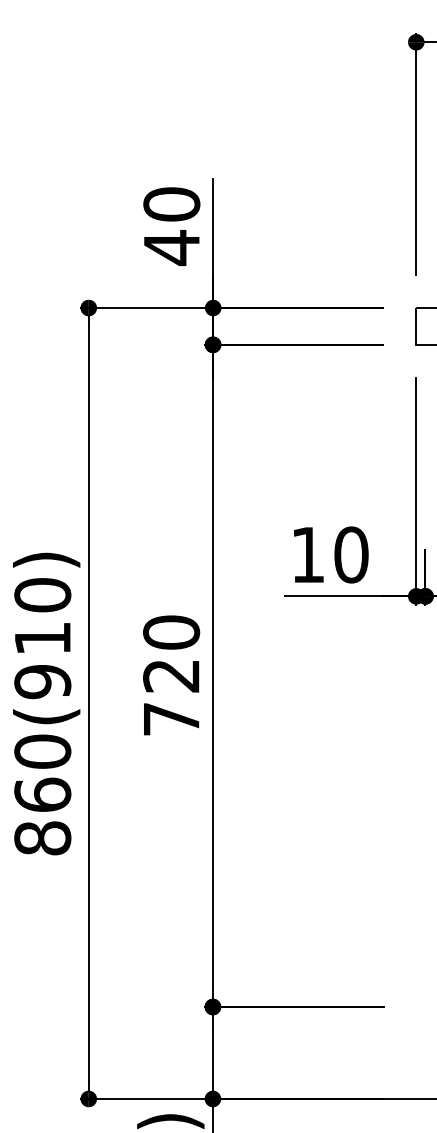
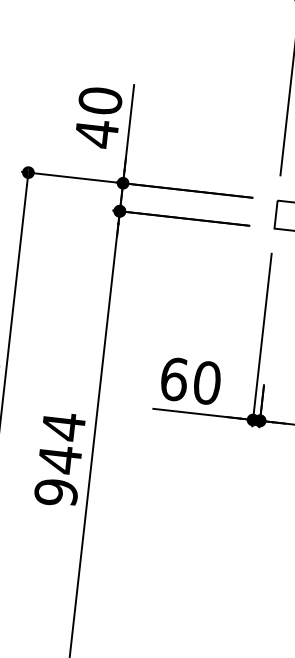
text: (308, 554) -> (174, 378), 10 -> 60
text: (171, 675) -> (59, 459), 720 -> 944

